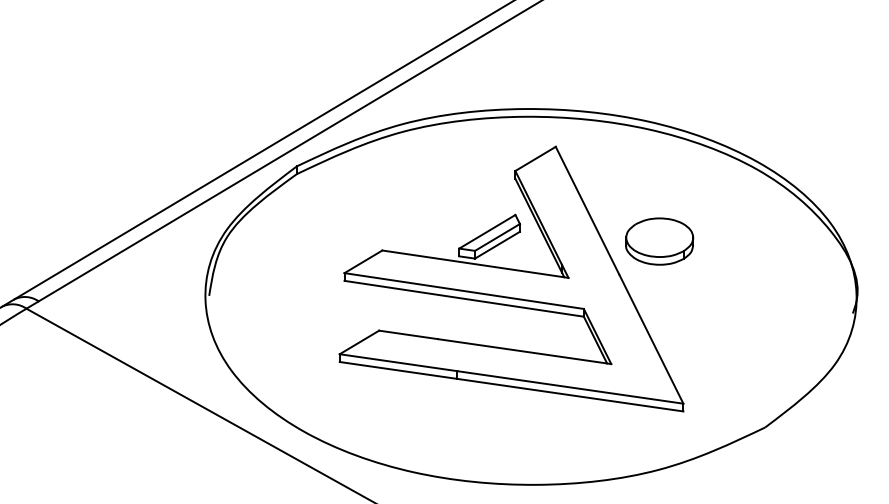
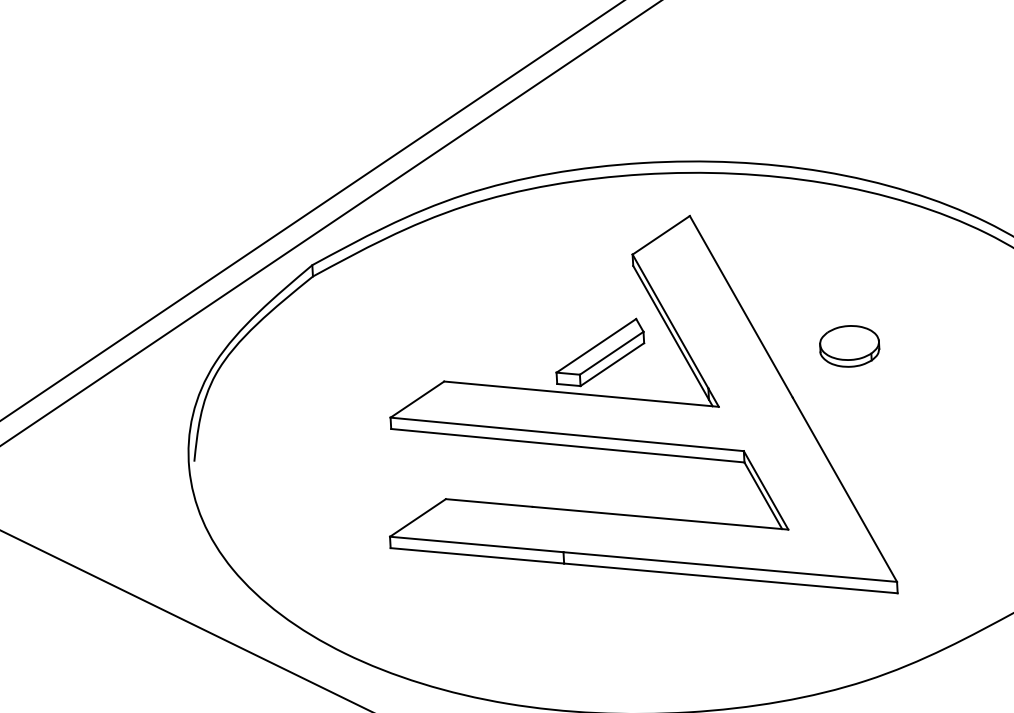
part: (659, 241) -> (849, 346), size x0.6

